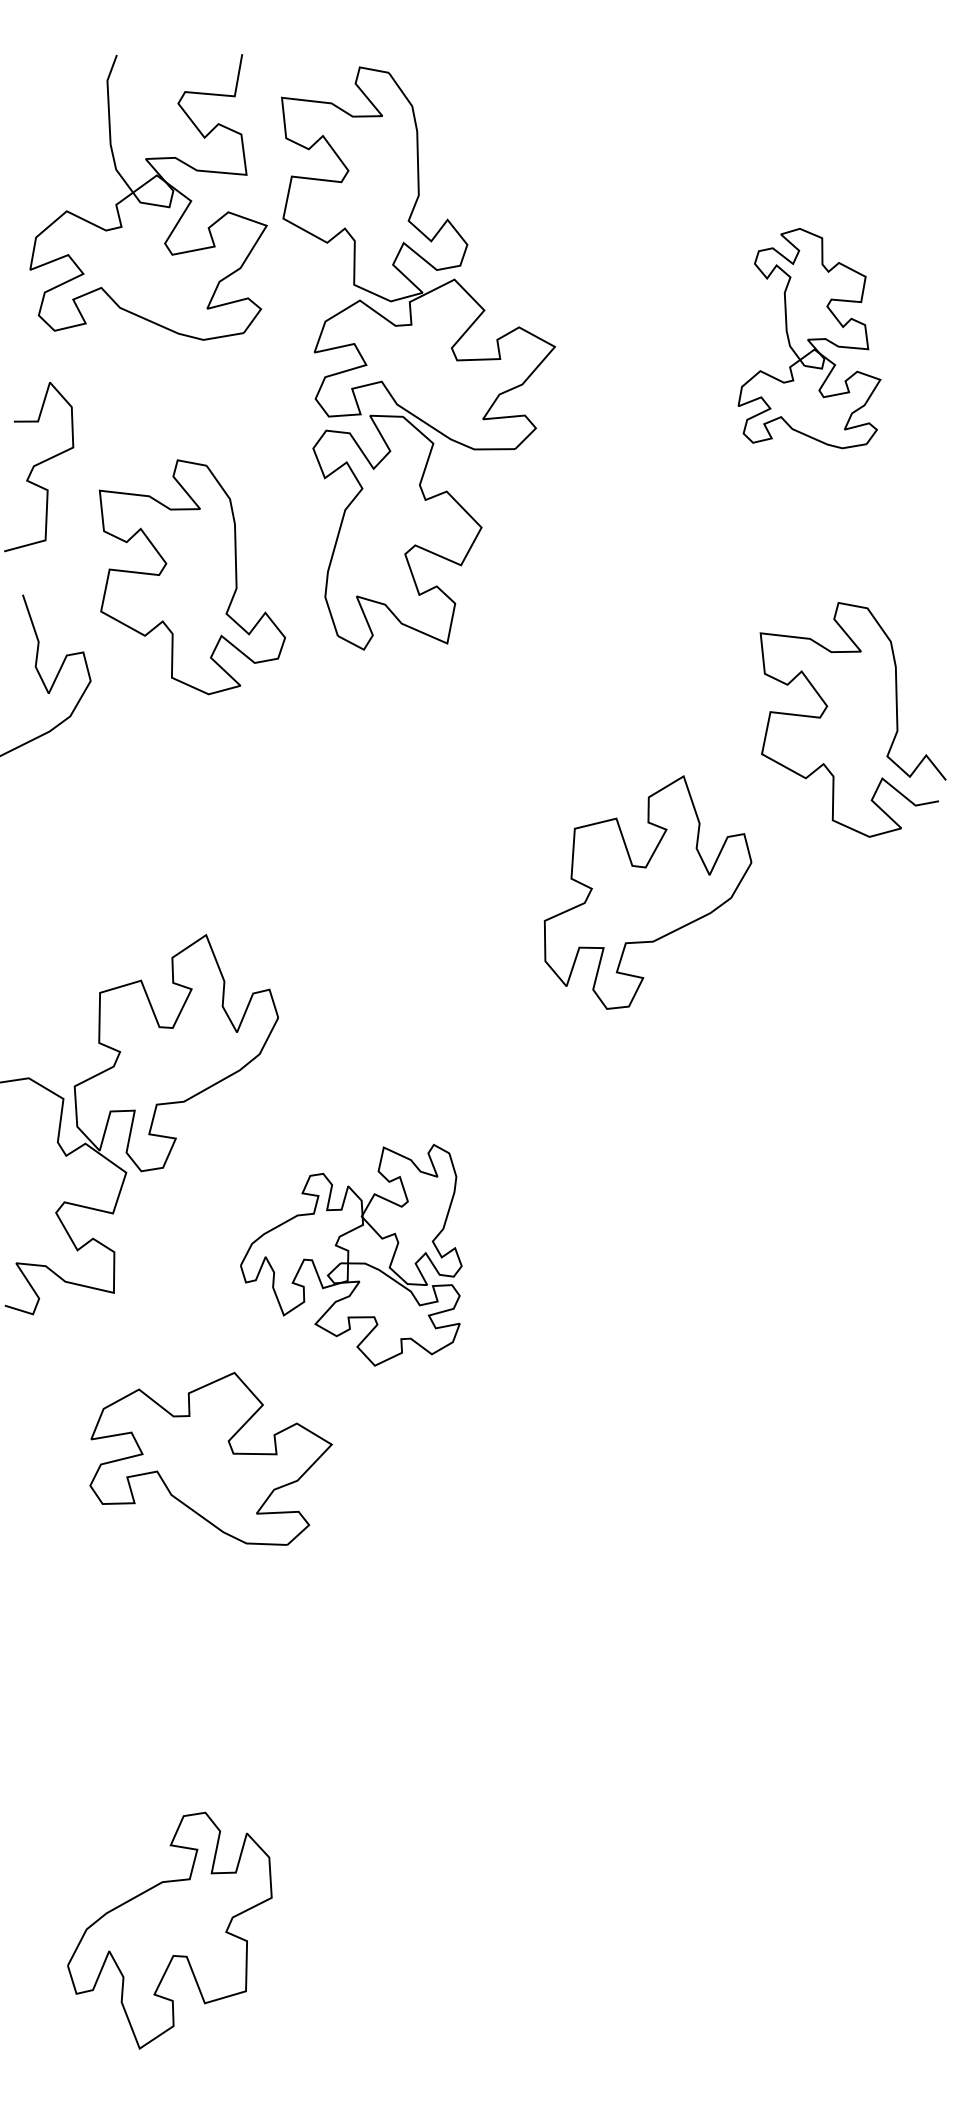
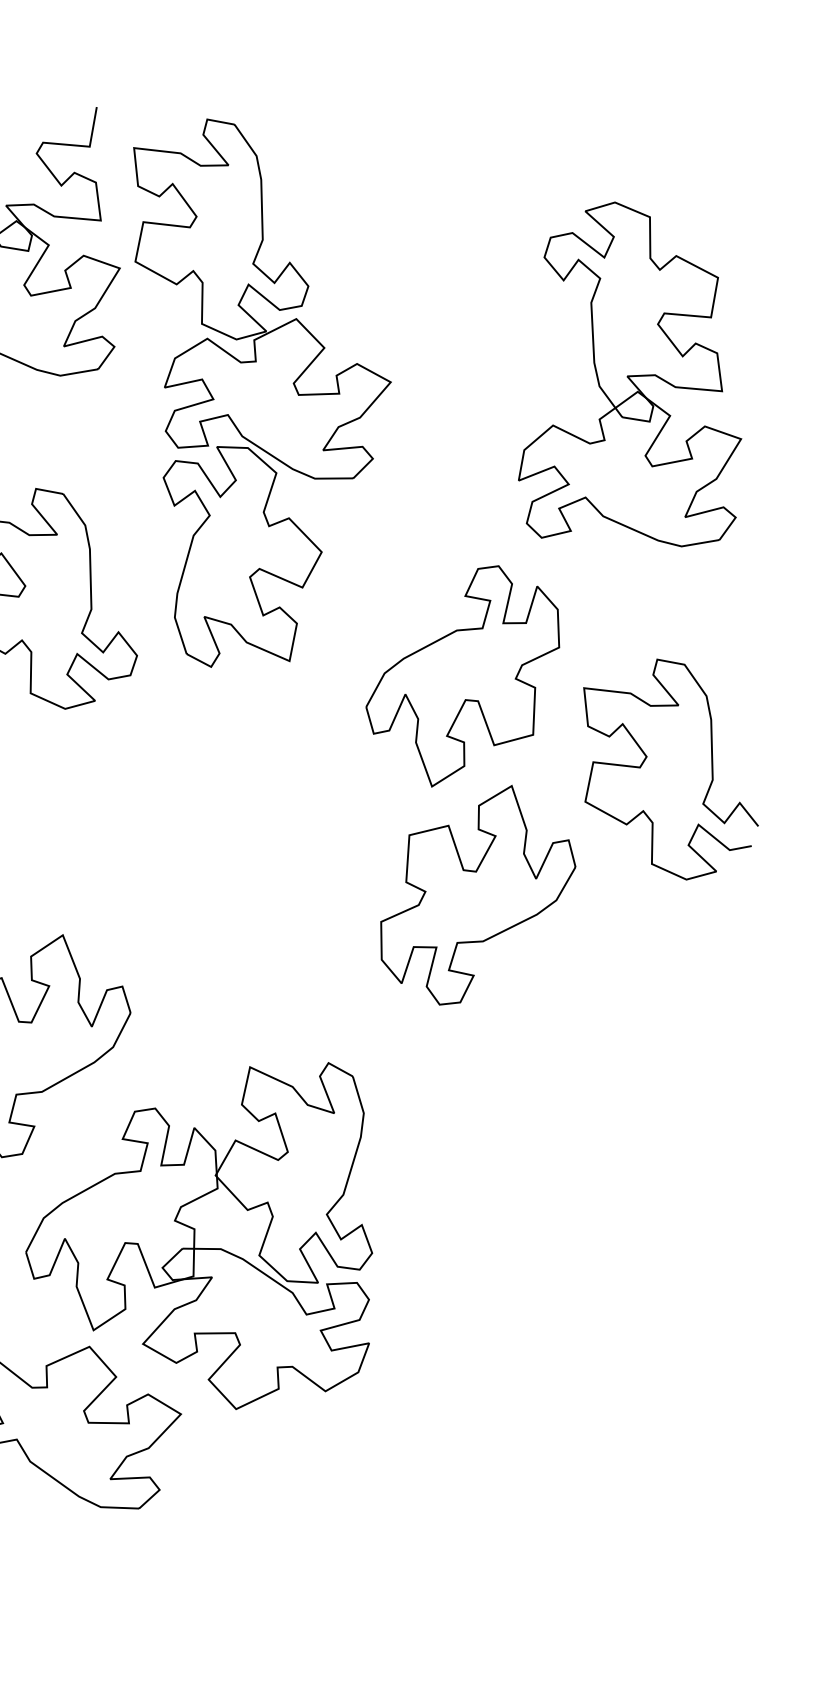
part: (809, 338) -> (630, 374), size x1.67
part: (631, 659) -> (462, 676), added
curve: (828, 706) -> (647, 756), moved
part: (351, 1255) -> (199, 1236), size x1.67

